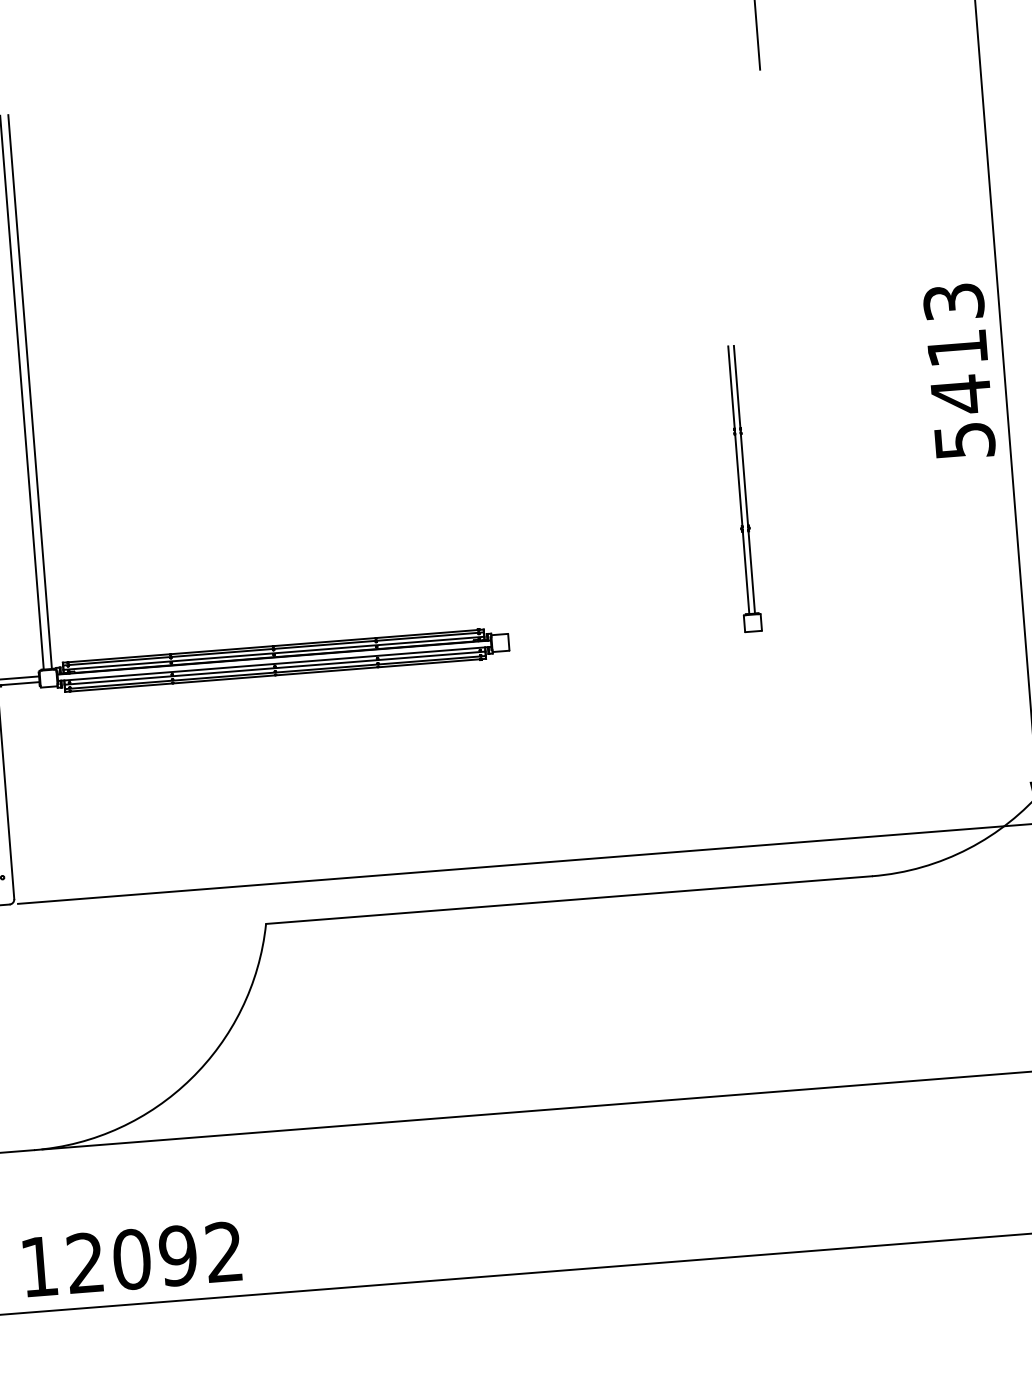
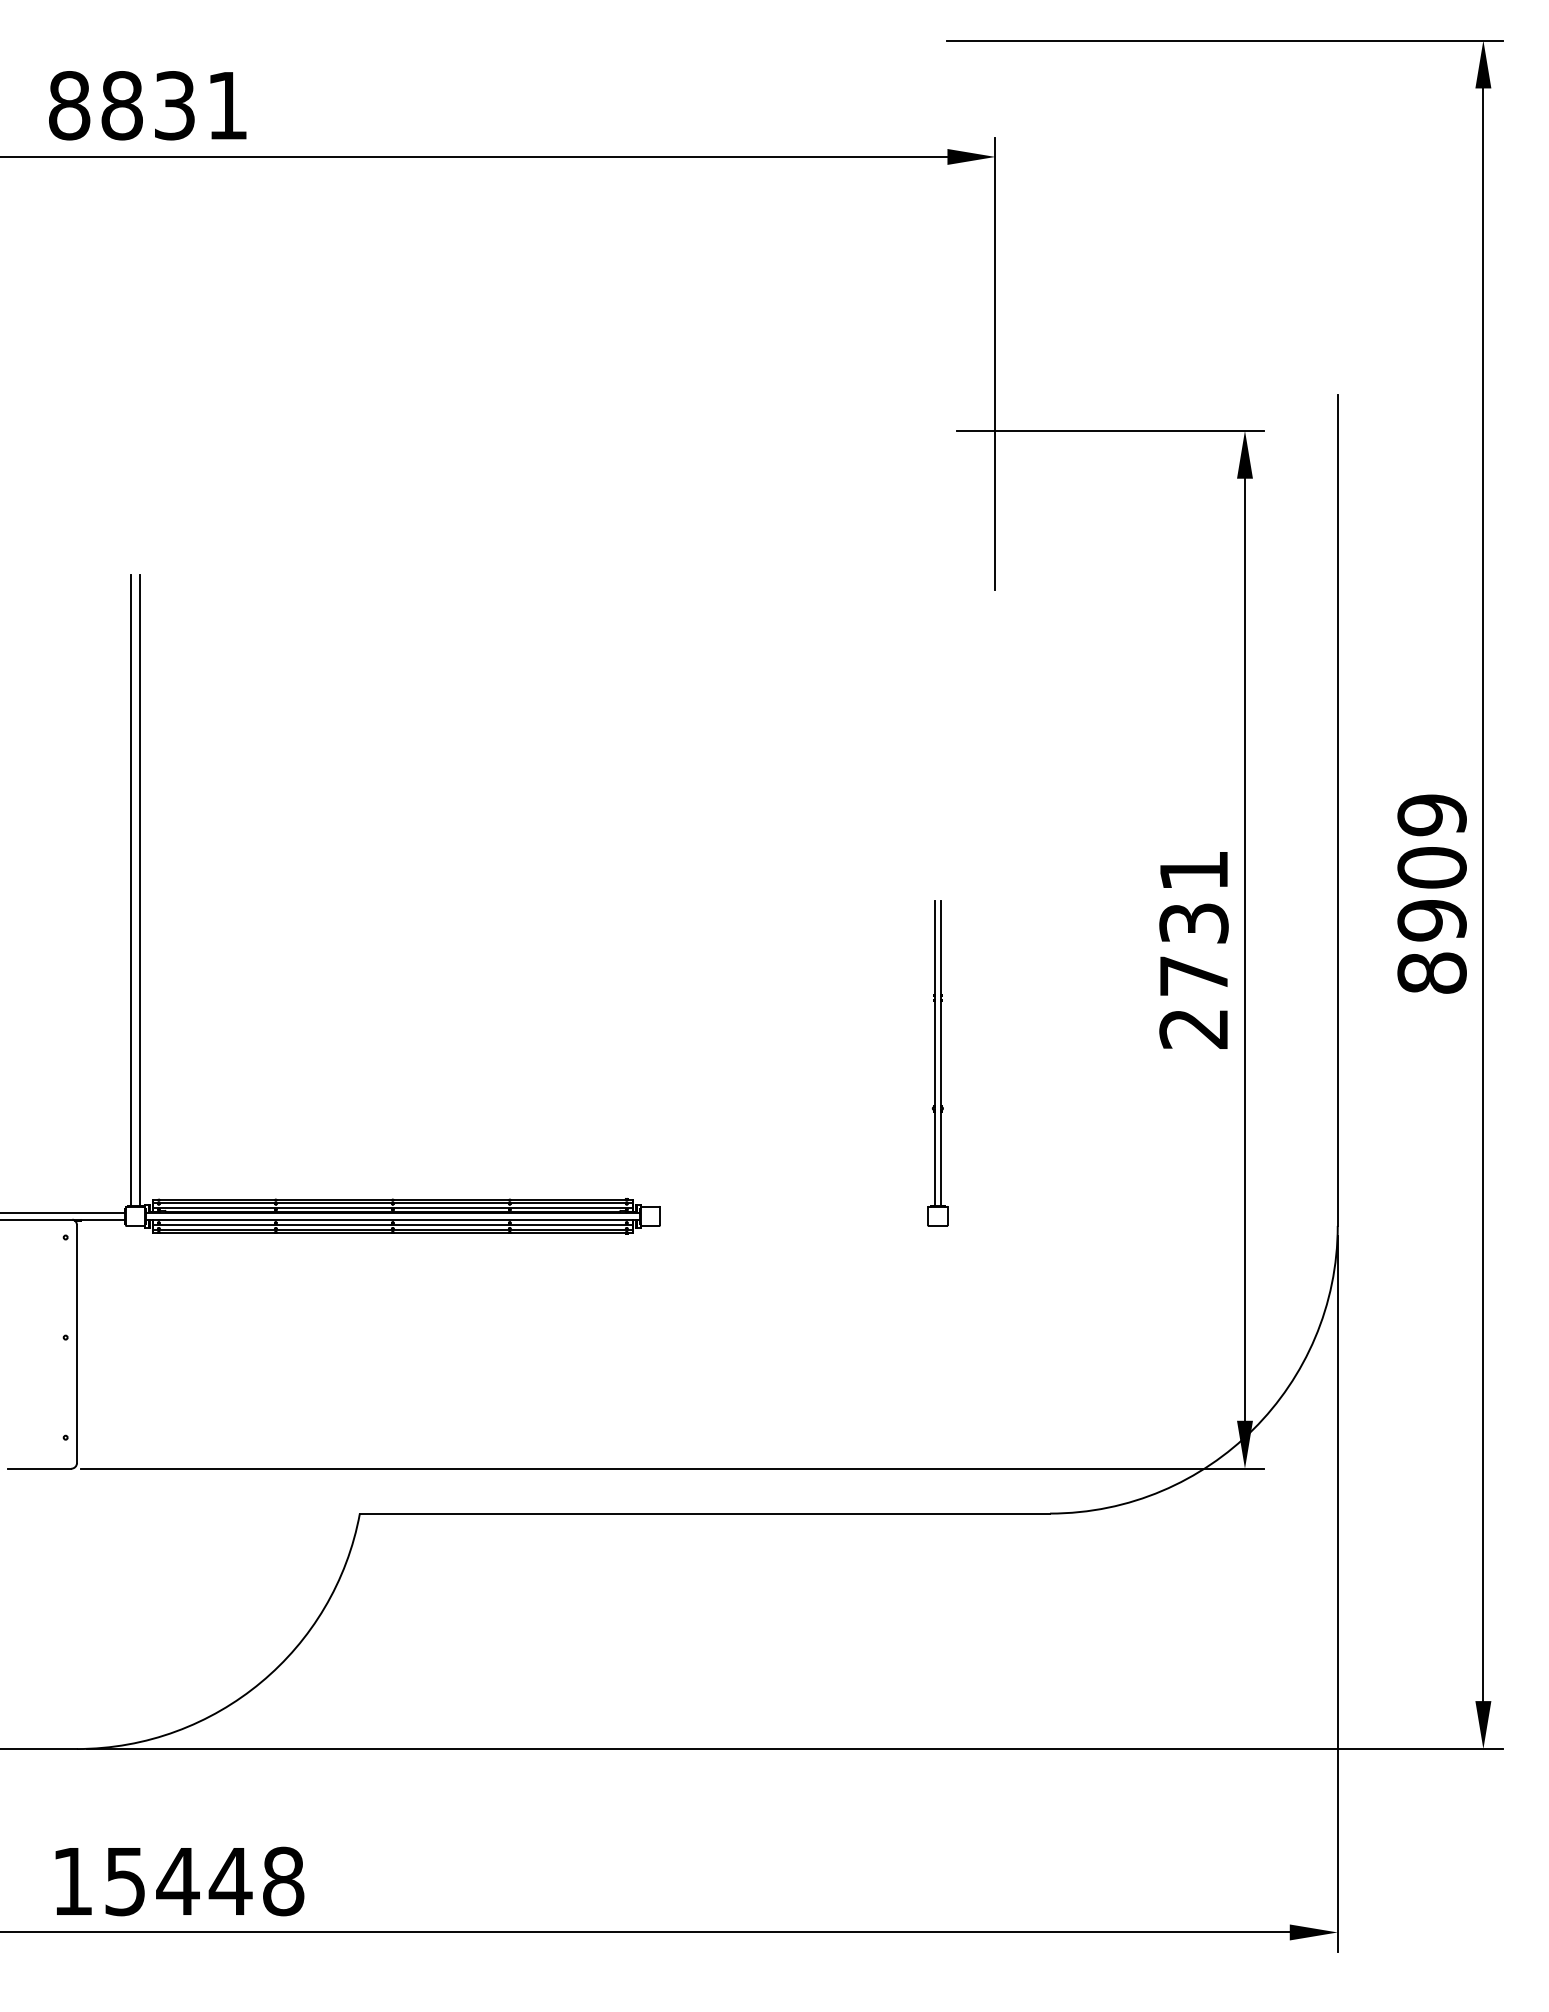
text: (958, 371) -> (1193, 949), 5413 -> 2731
text: (155, 1257) -> (204, 1881), 12092 -> 15448

